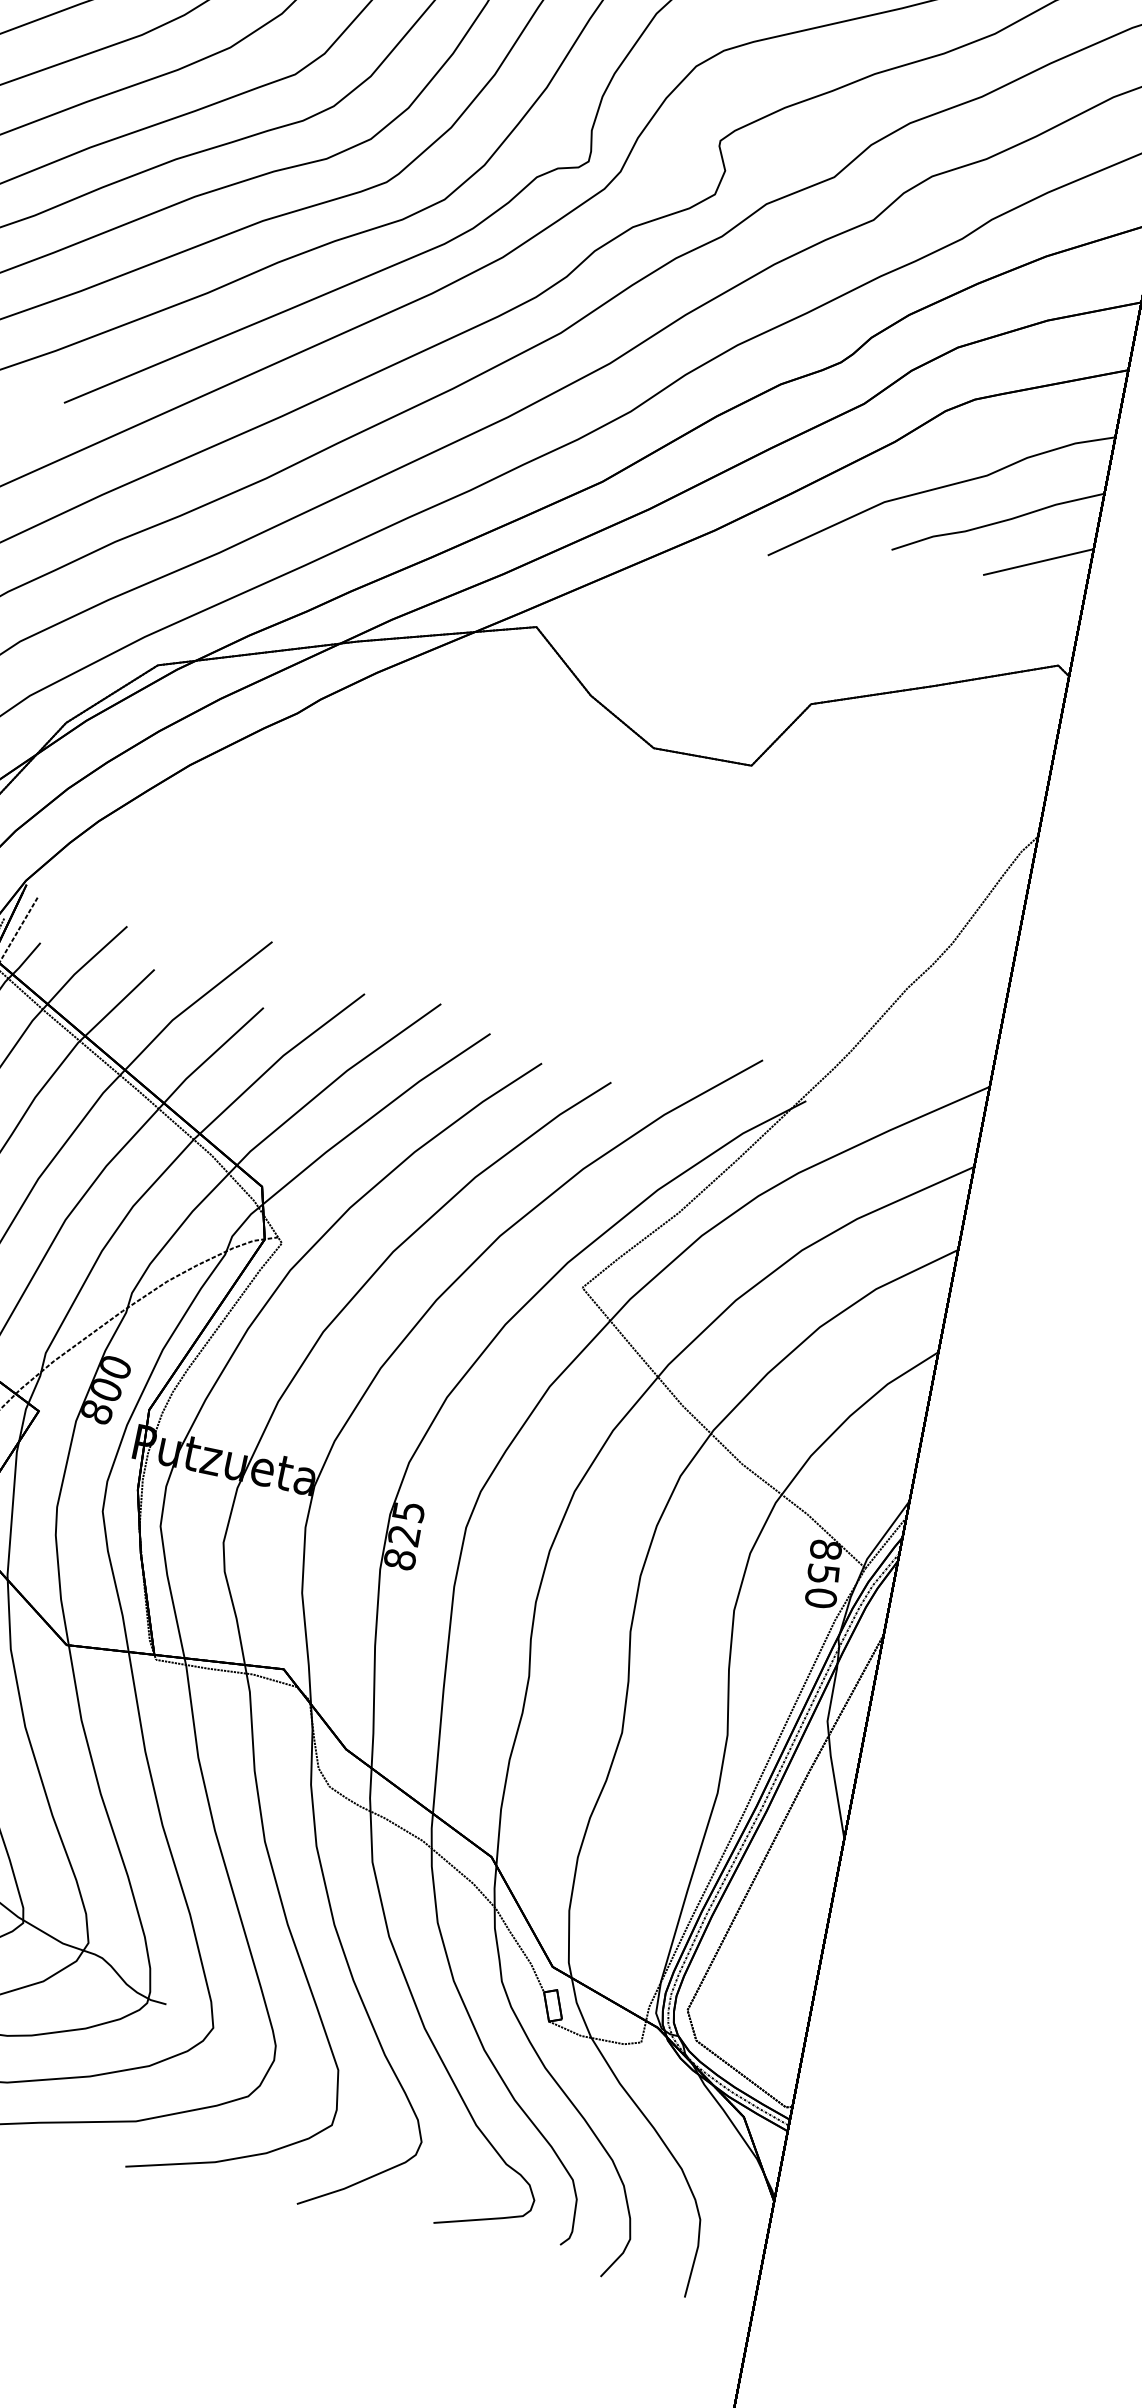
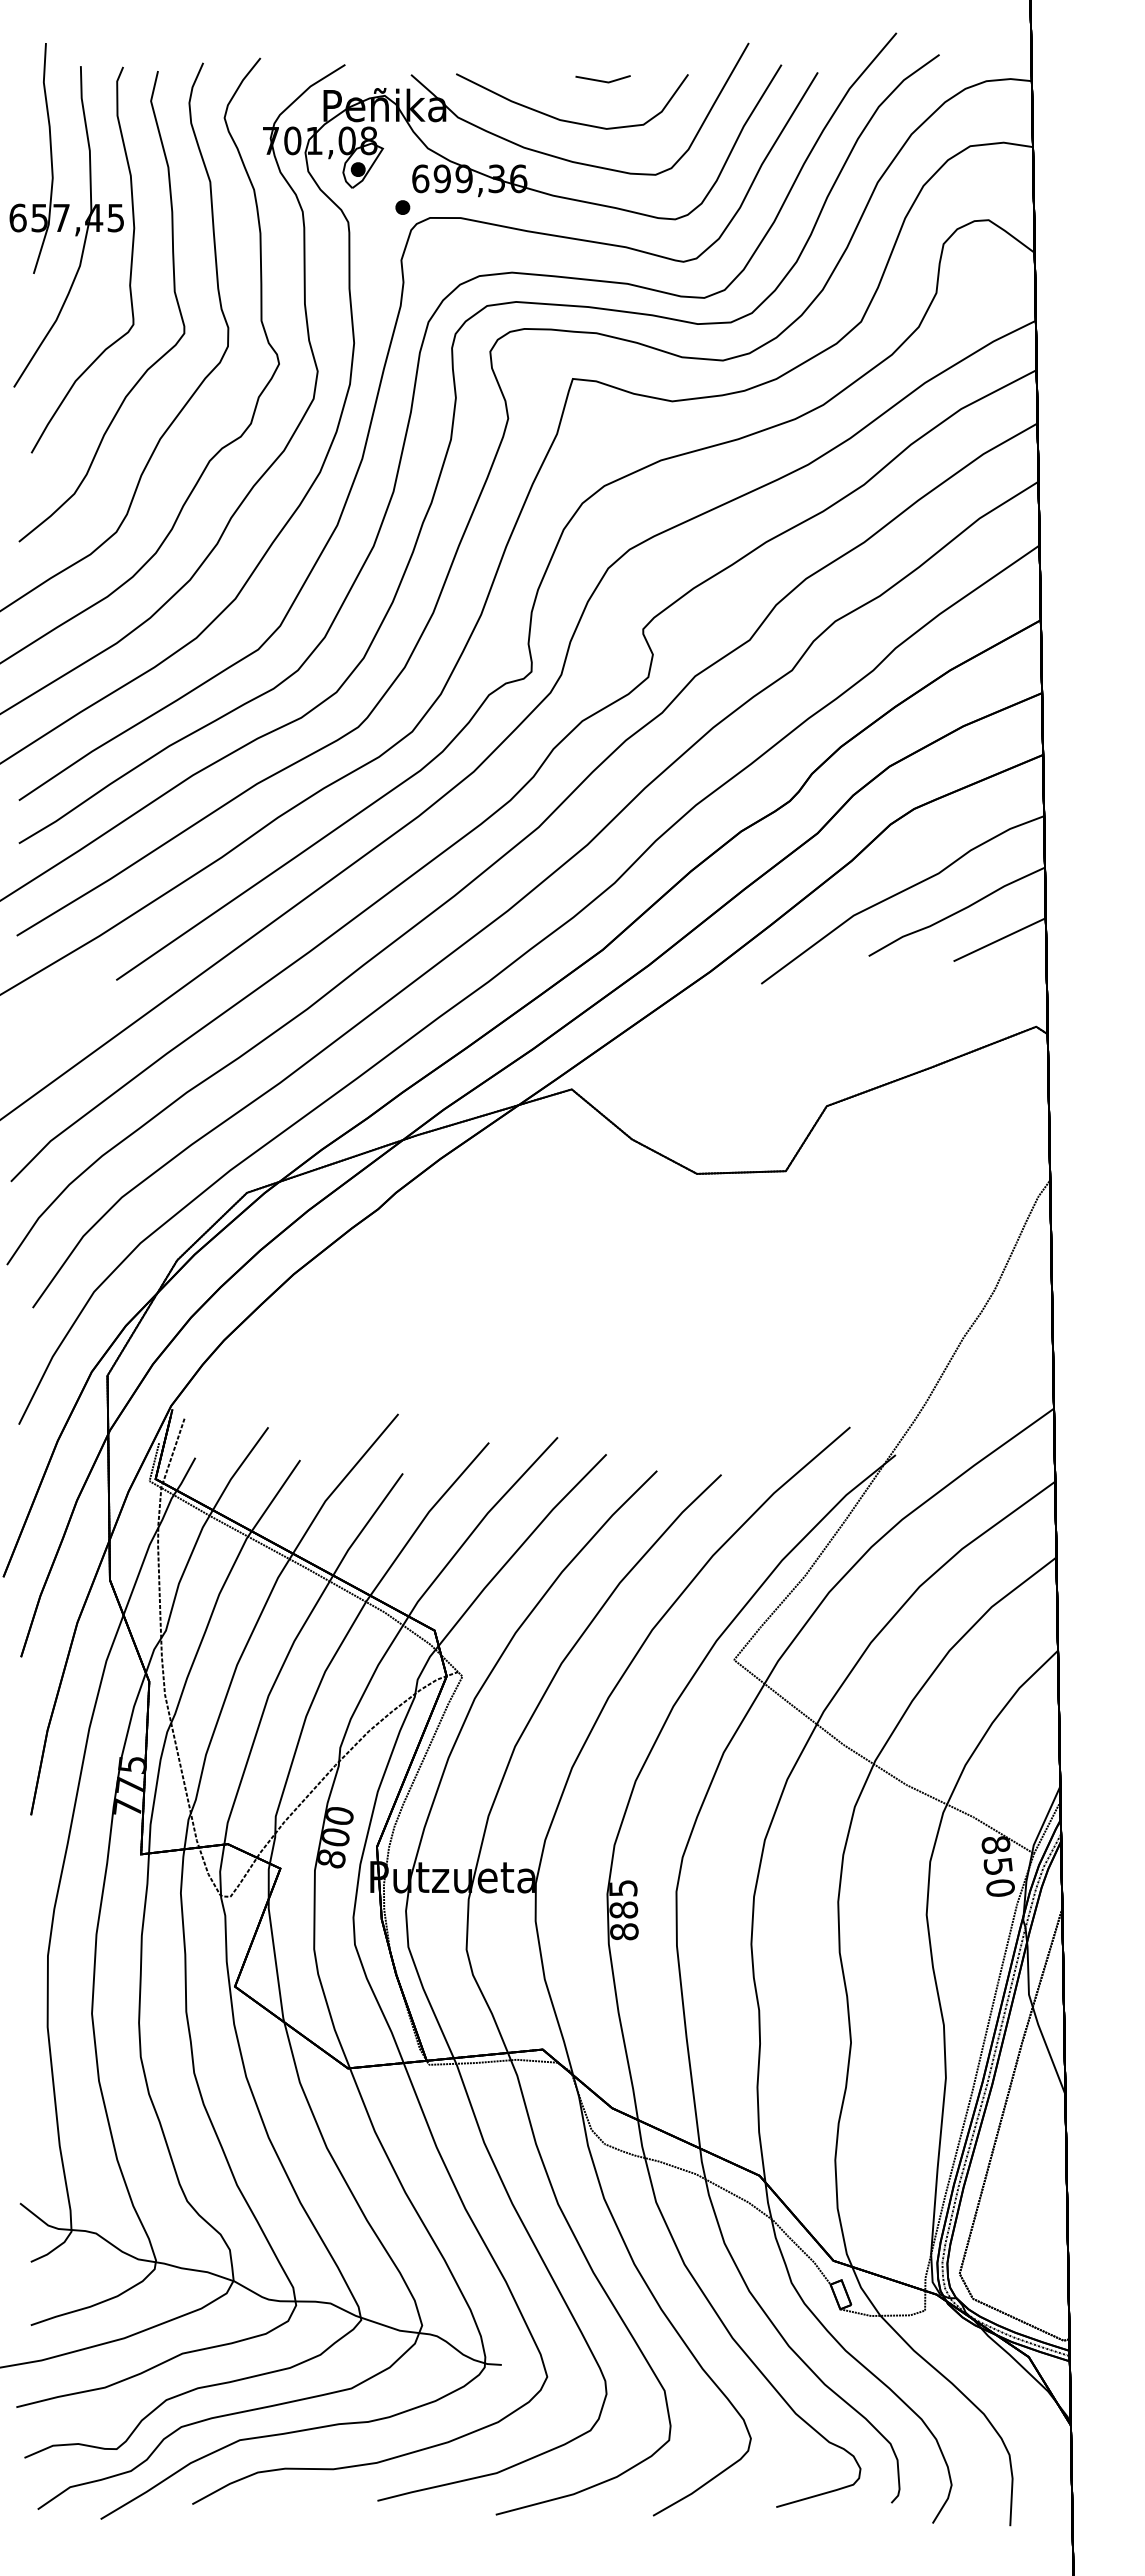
text: (404, 1534) -> (623, 1909), 825 -> 885

